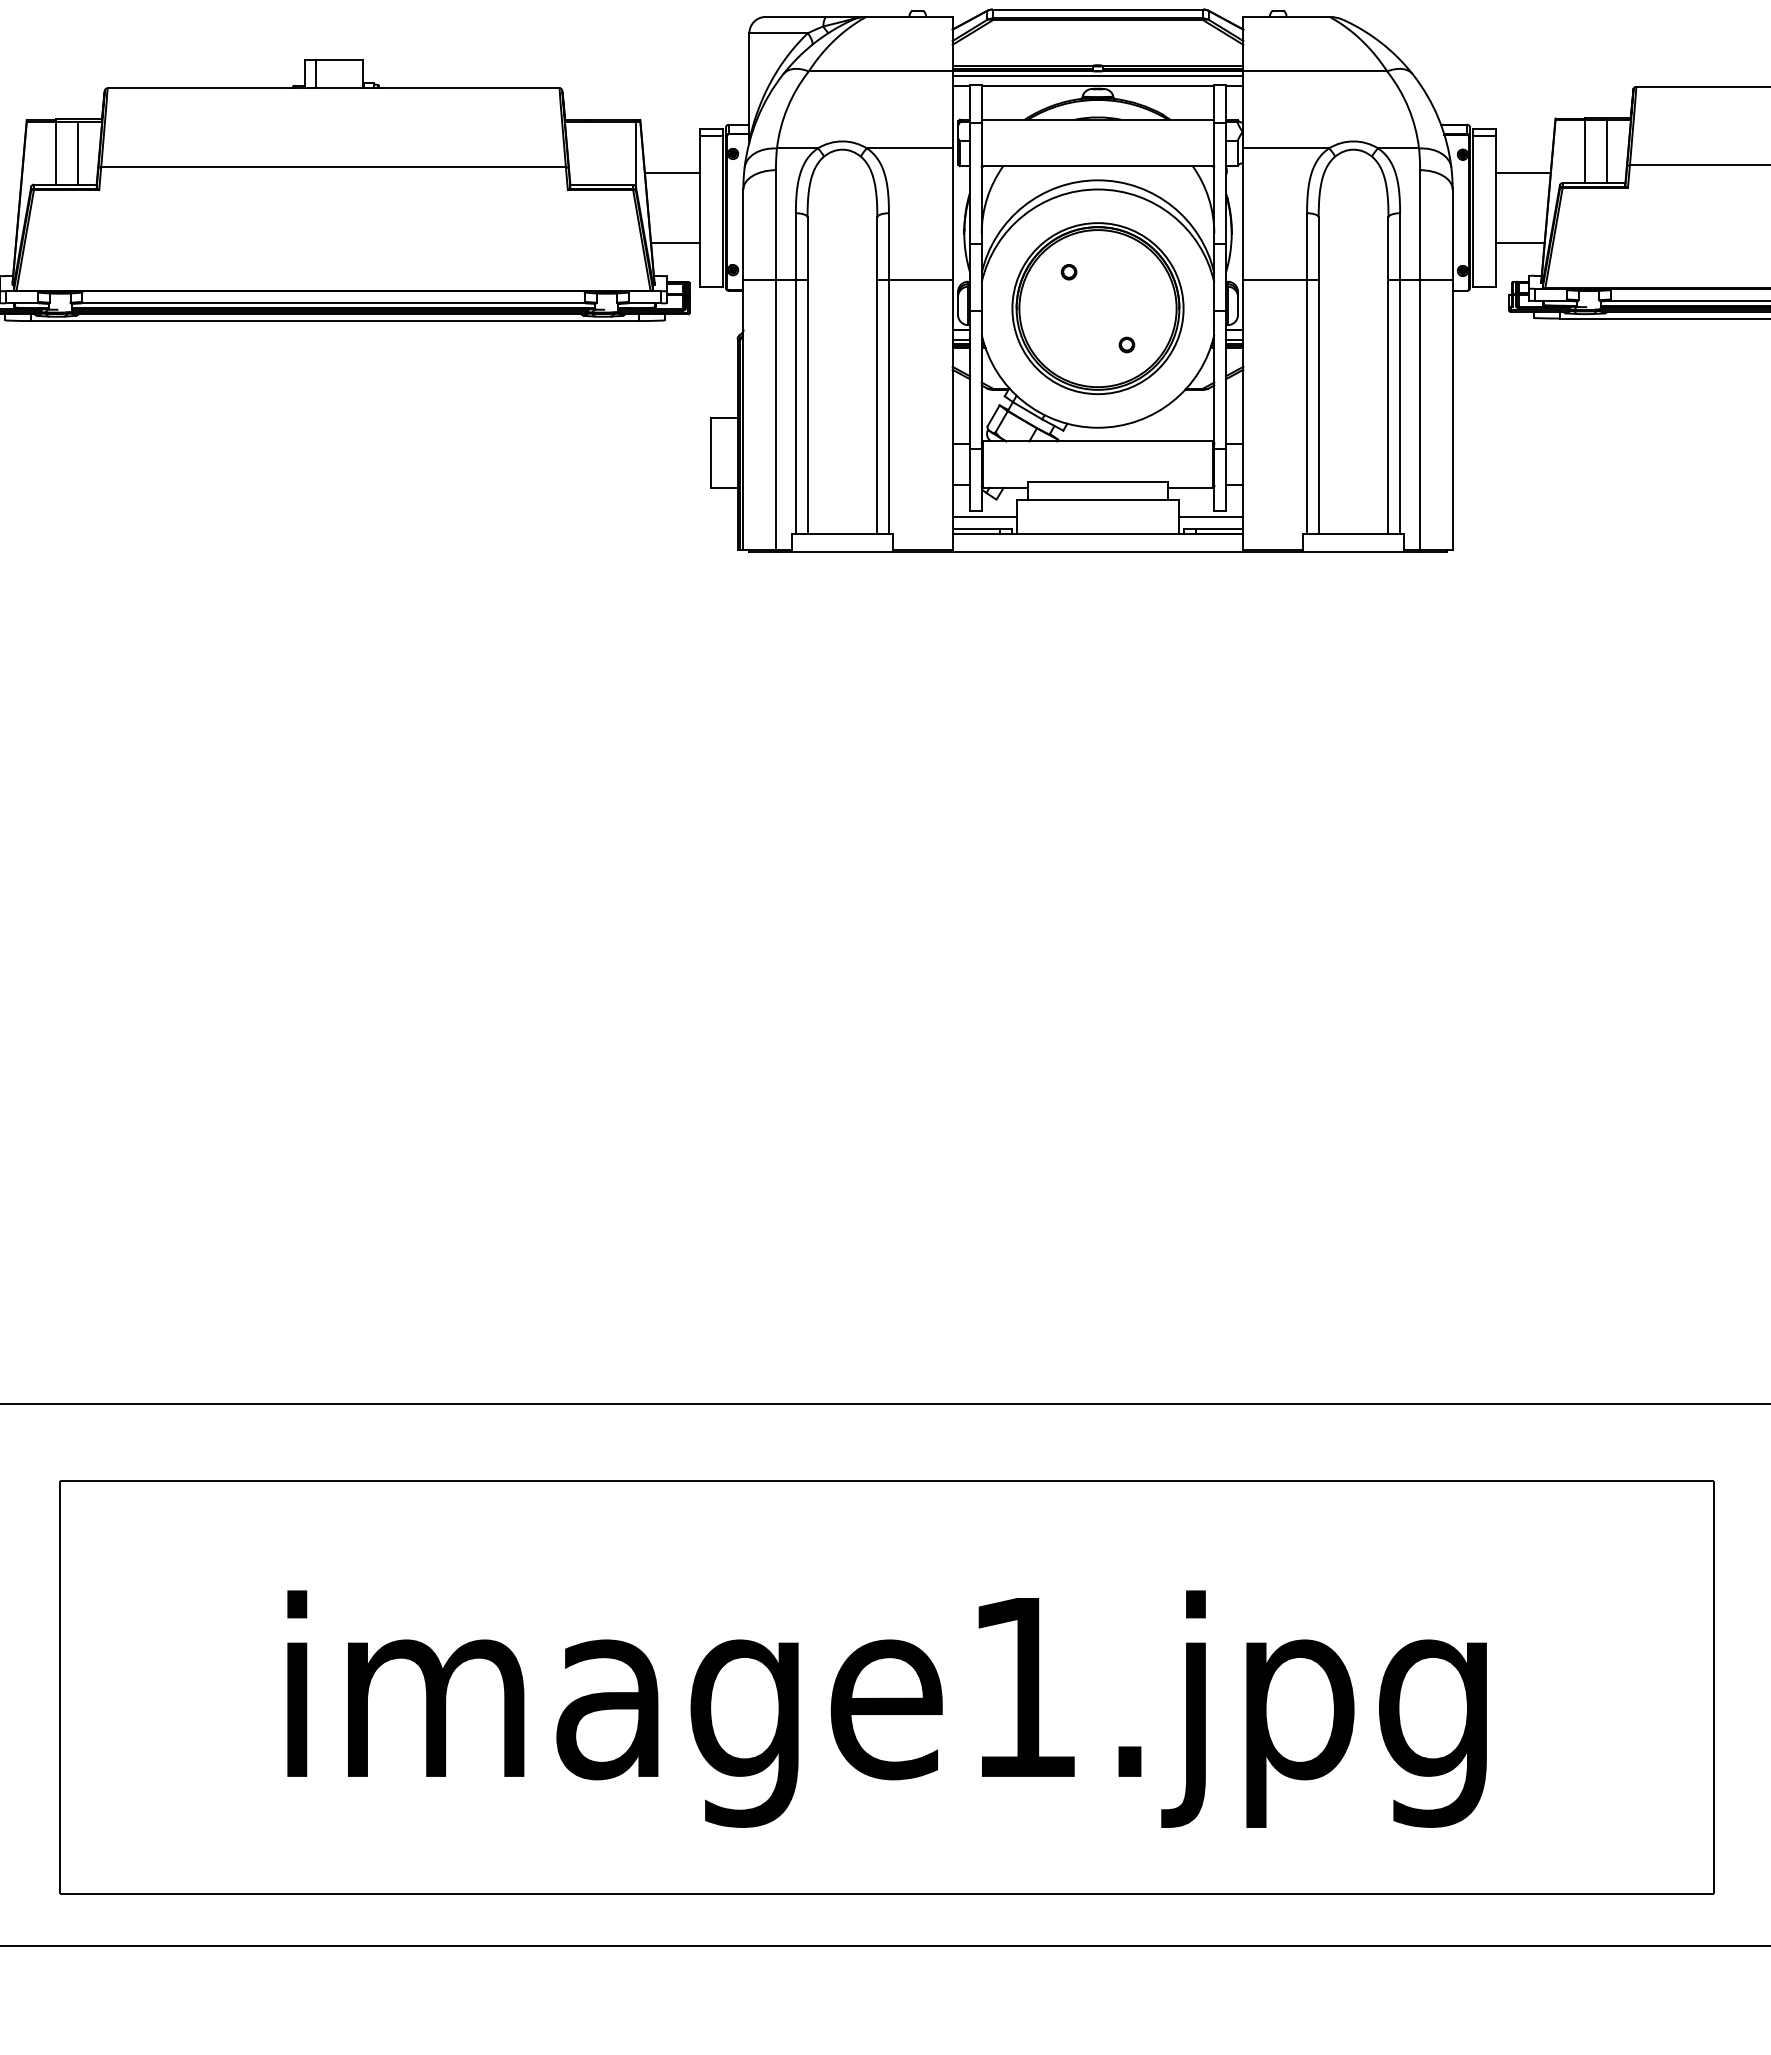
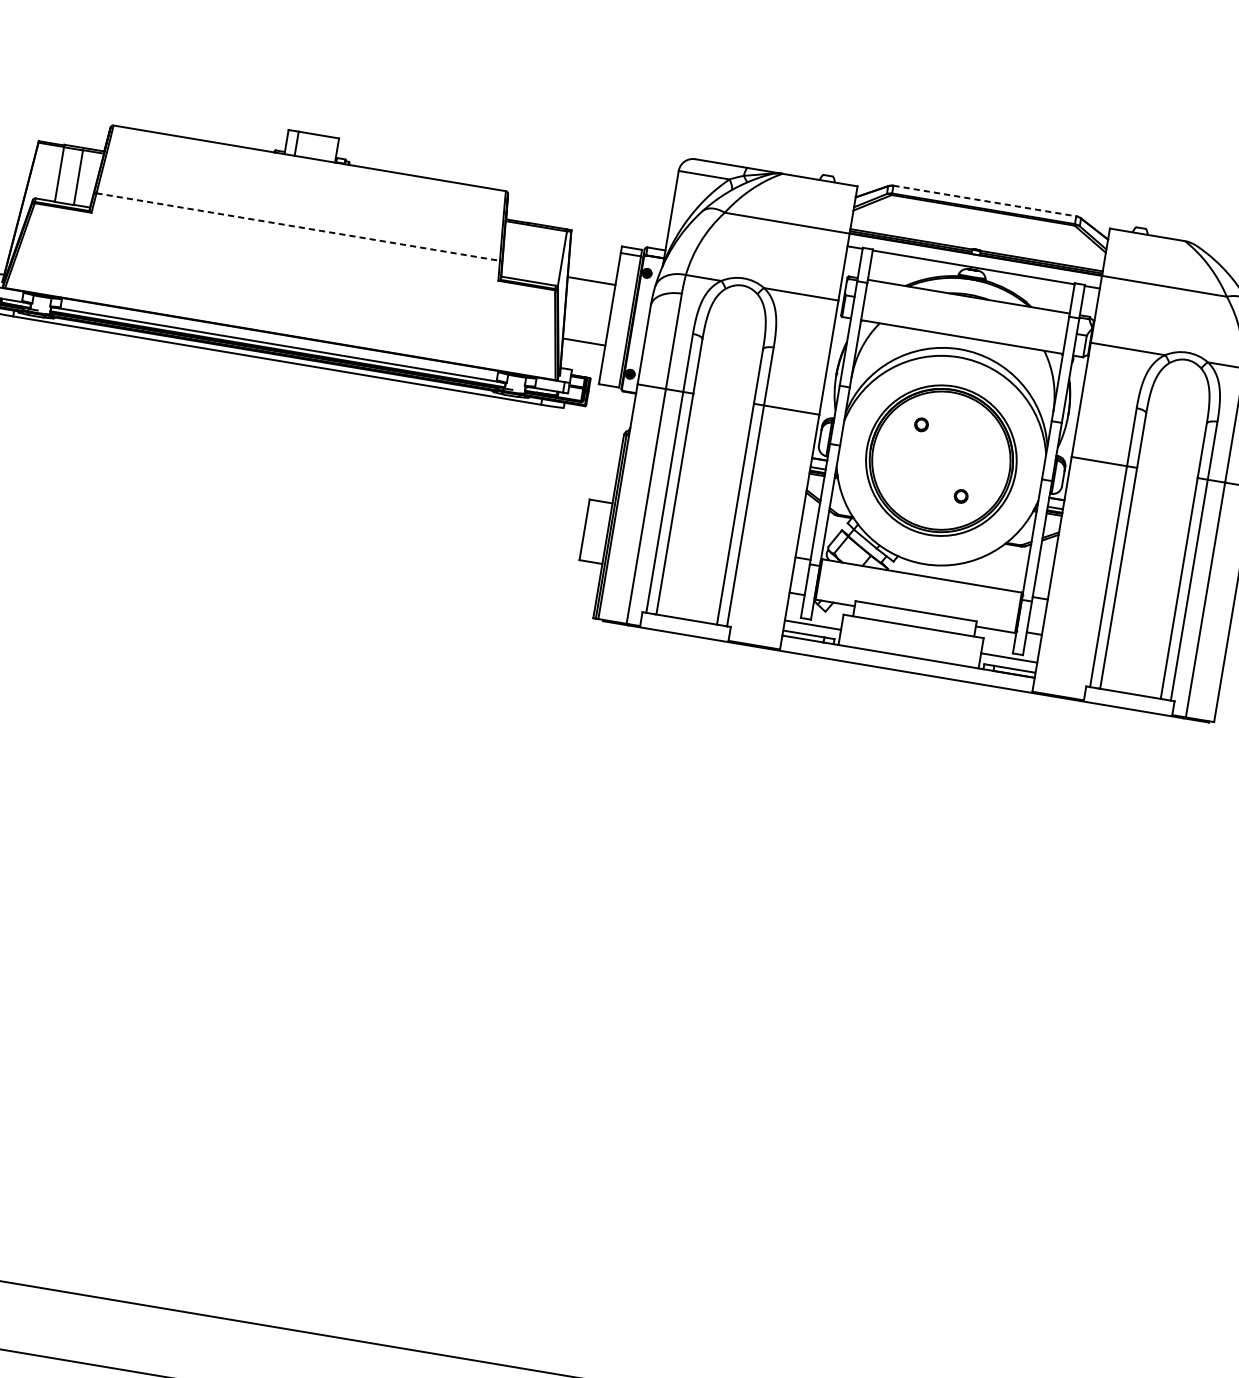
line: (1098, 9) -> (985, 201), solid -> dashed
line: (1097, 75) -> (974, 258), removed
line: (334, 167) -> (299, 227), solid -> dashed

